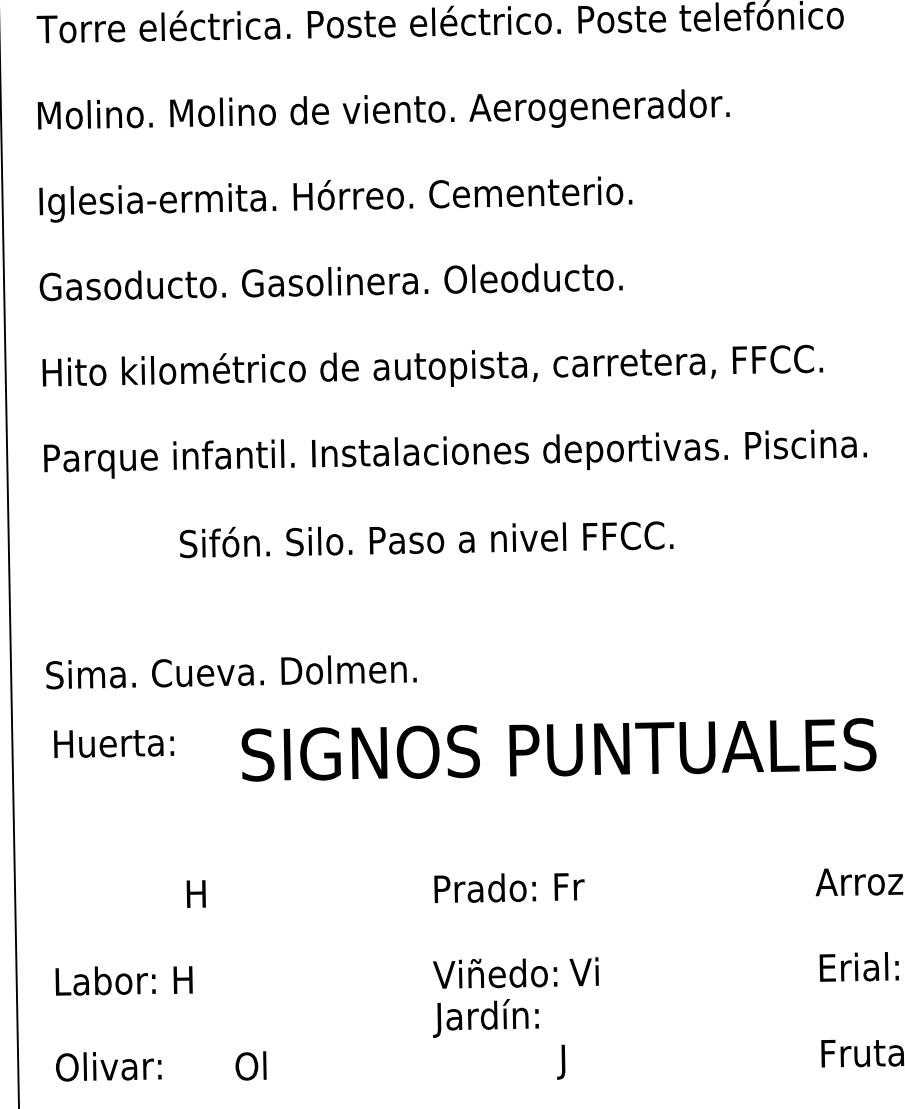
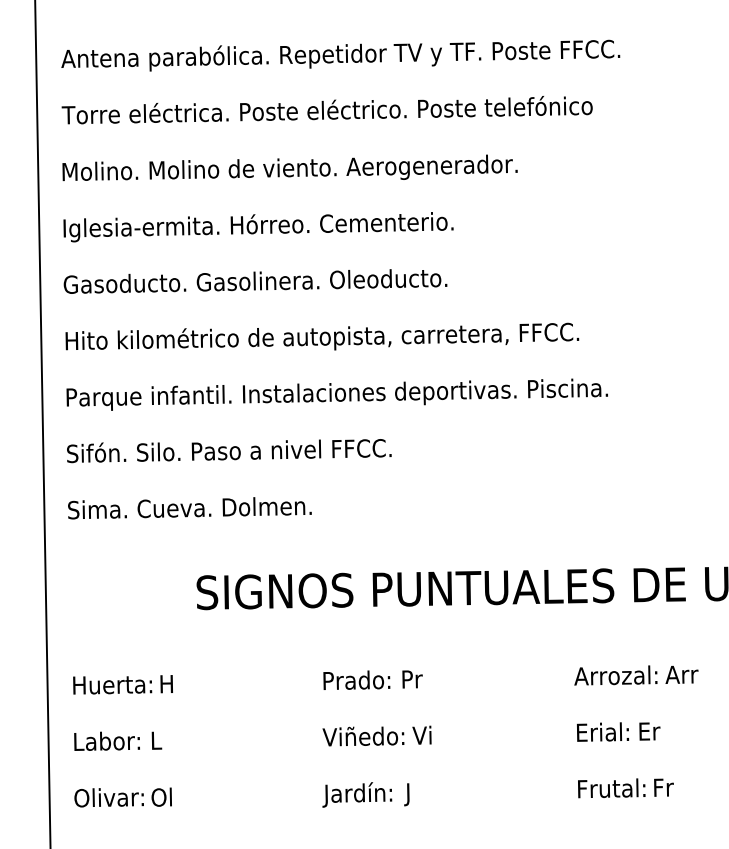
text: (426, 540) -> (229, 451), moved
text: (230, 672) -> (189, 508), moved
text: (113, 744) -> (112, 685), moved
text: (571, 887) -> (413, 679), Fr -> Pr
text: (185, 979) -> (159, 740), H -> L
text: (486, 1017) -> (357, 794), moved
text: (250, 1064) -> (161, 796), moved

